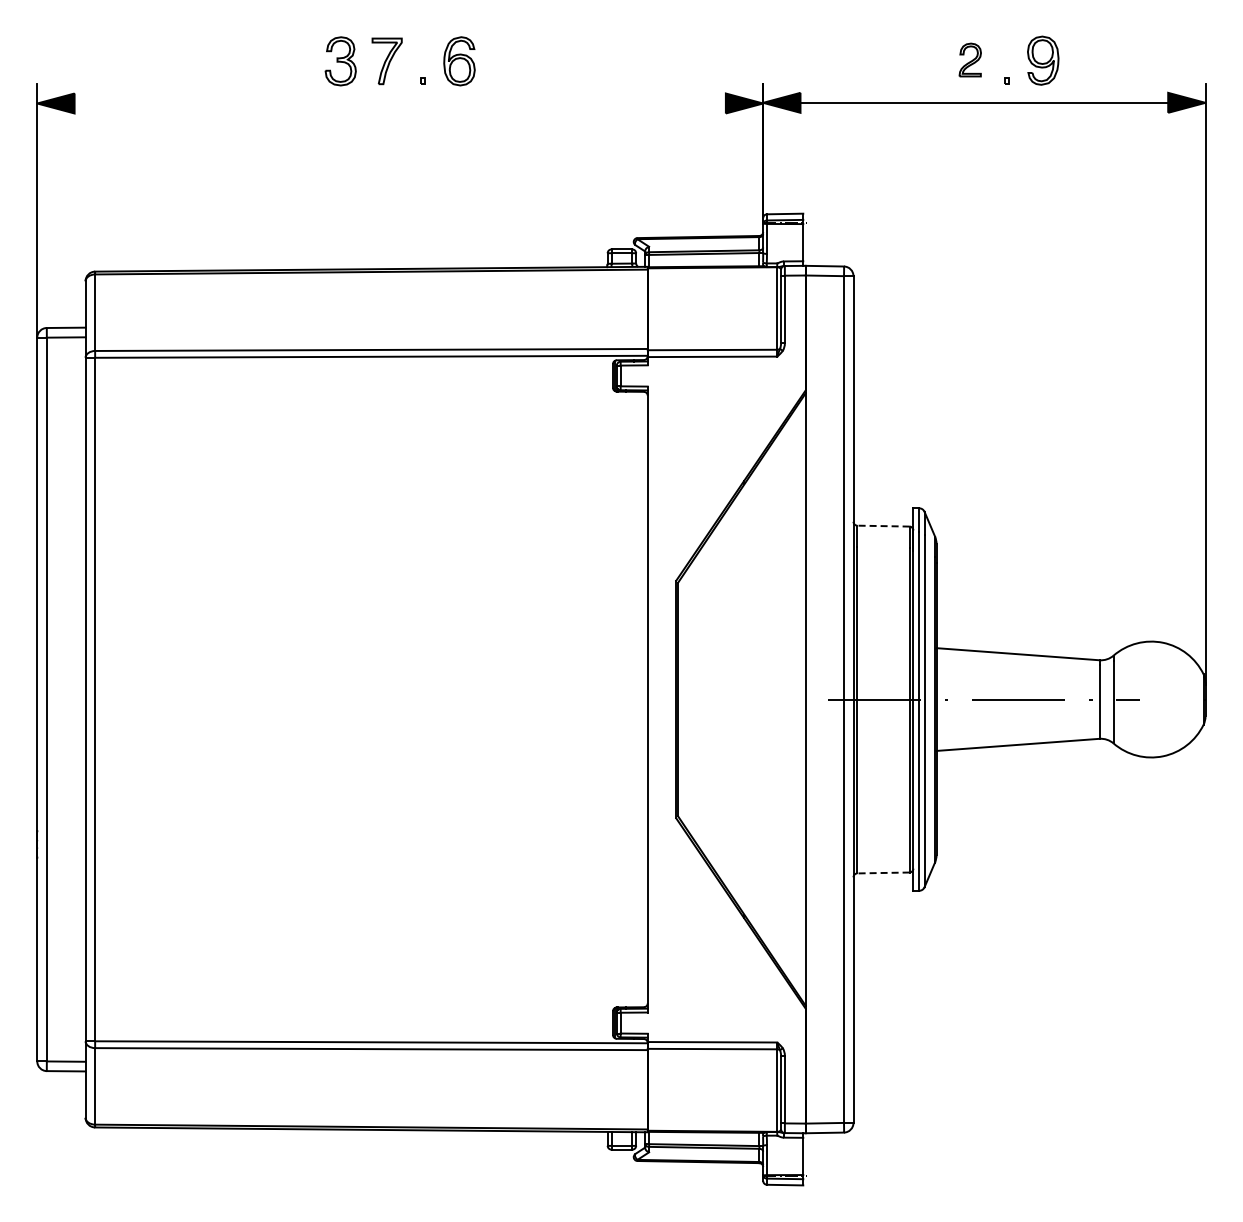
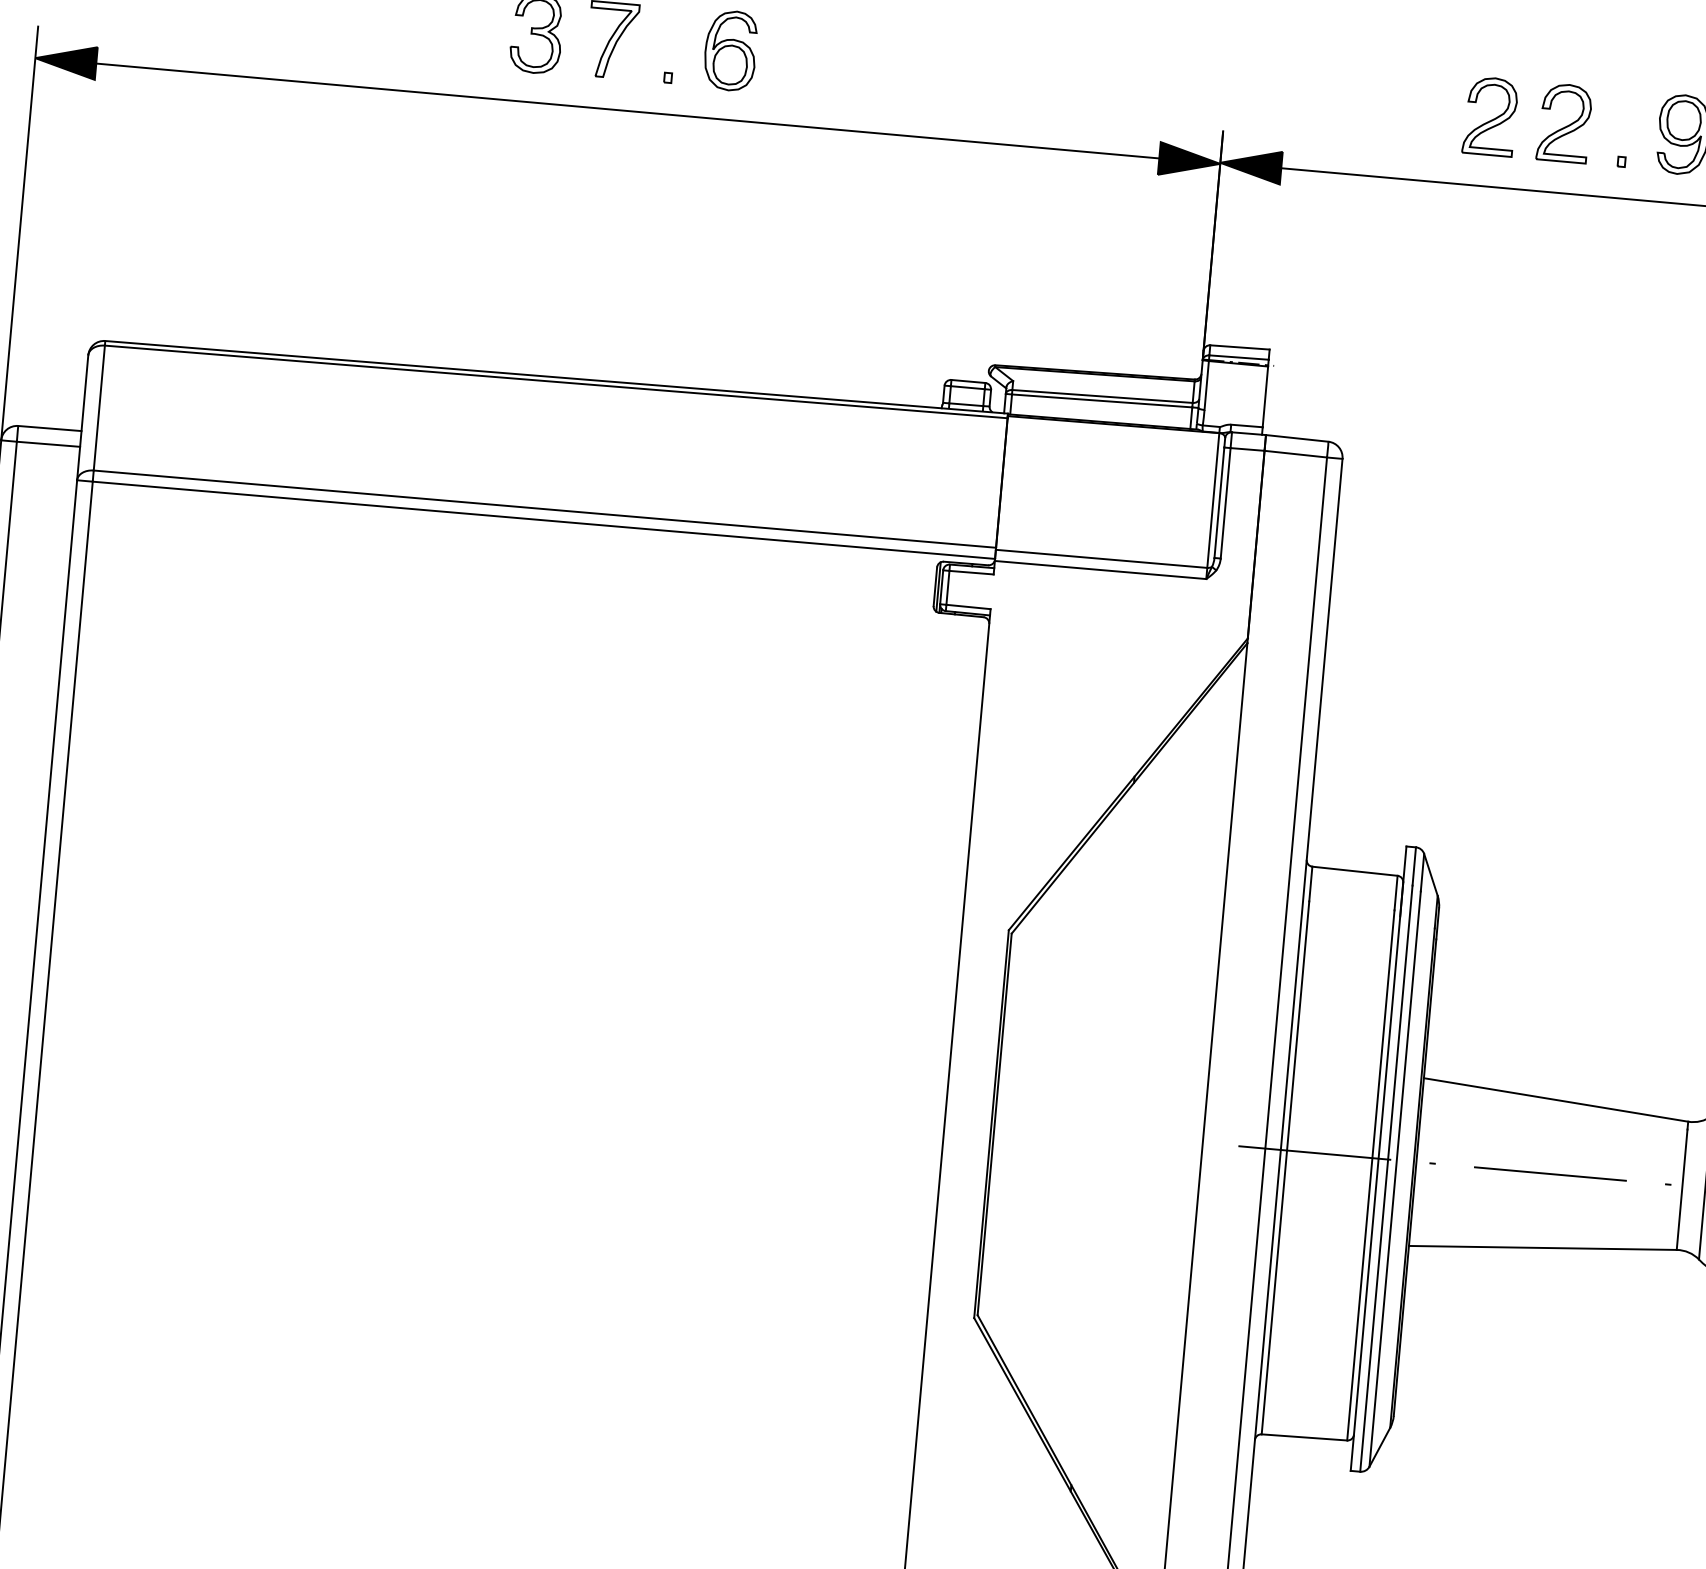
part: (924, 59) -> (1489, 115), added
part: (970, 59) -> (1565, 122), size x1.43
line: (399, 103) -> (626, 110), added
line: (882, 526) -> (1353, 871), dashed -> solid
line: (882, 872) -> (1302, 1436), dashed -> solid

